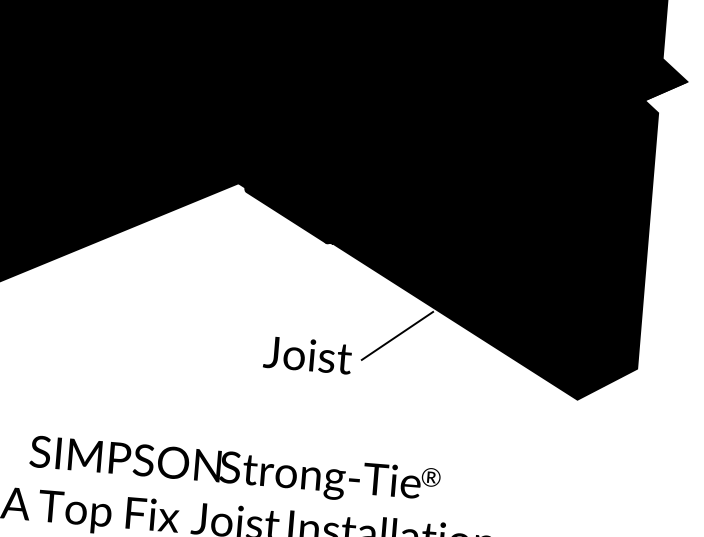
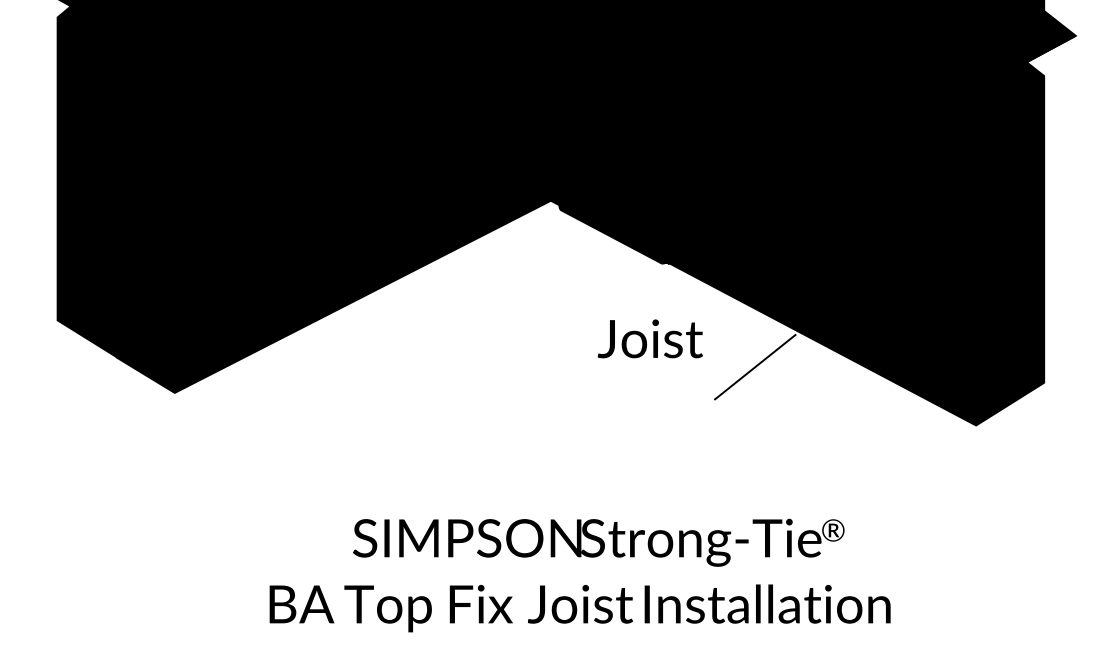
text: (307, 354) -> (650, 338), moved
text: (234, 471) -> (598, 542), moved

